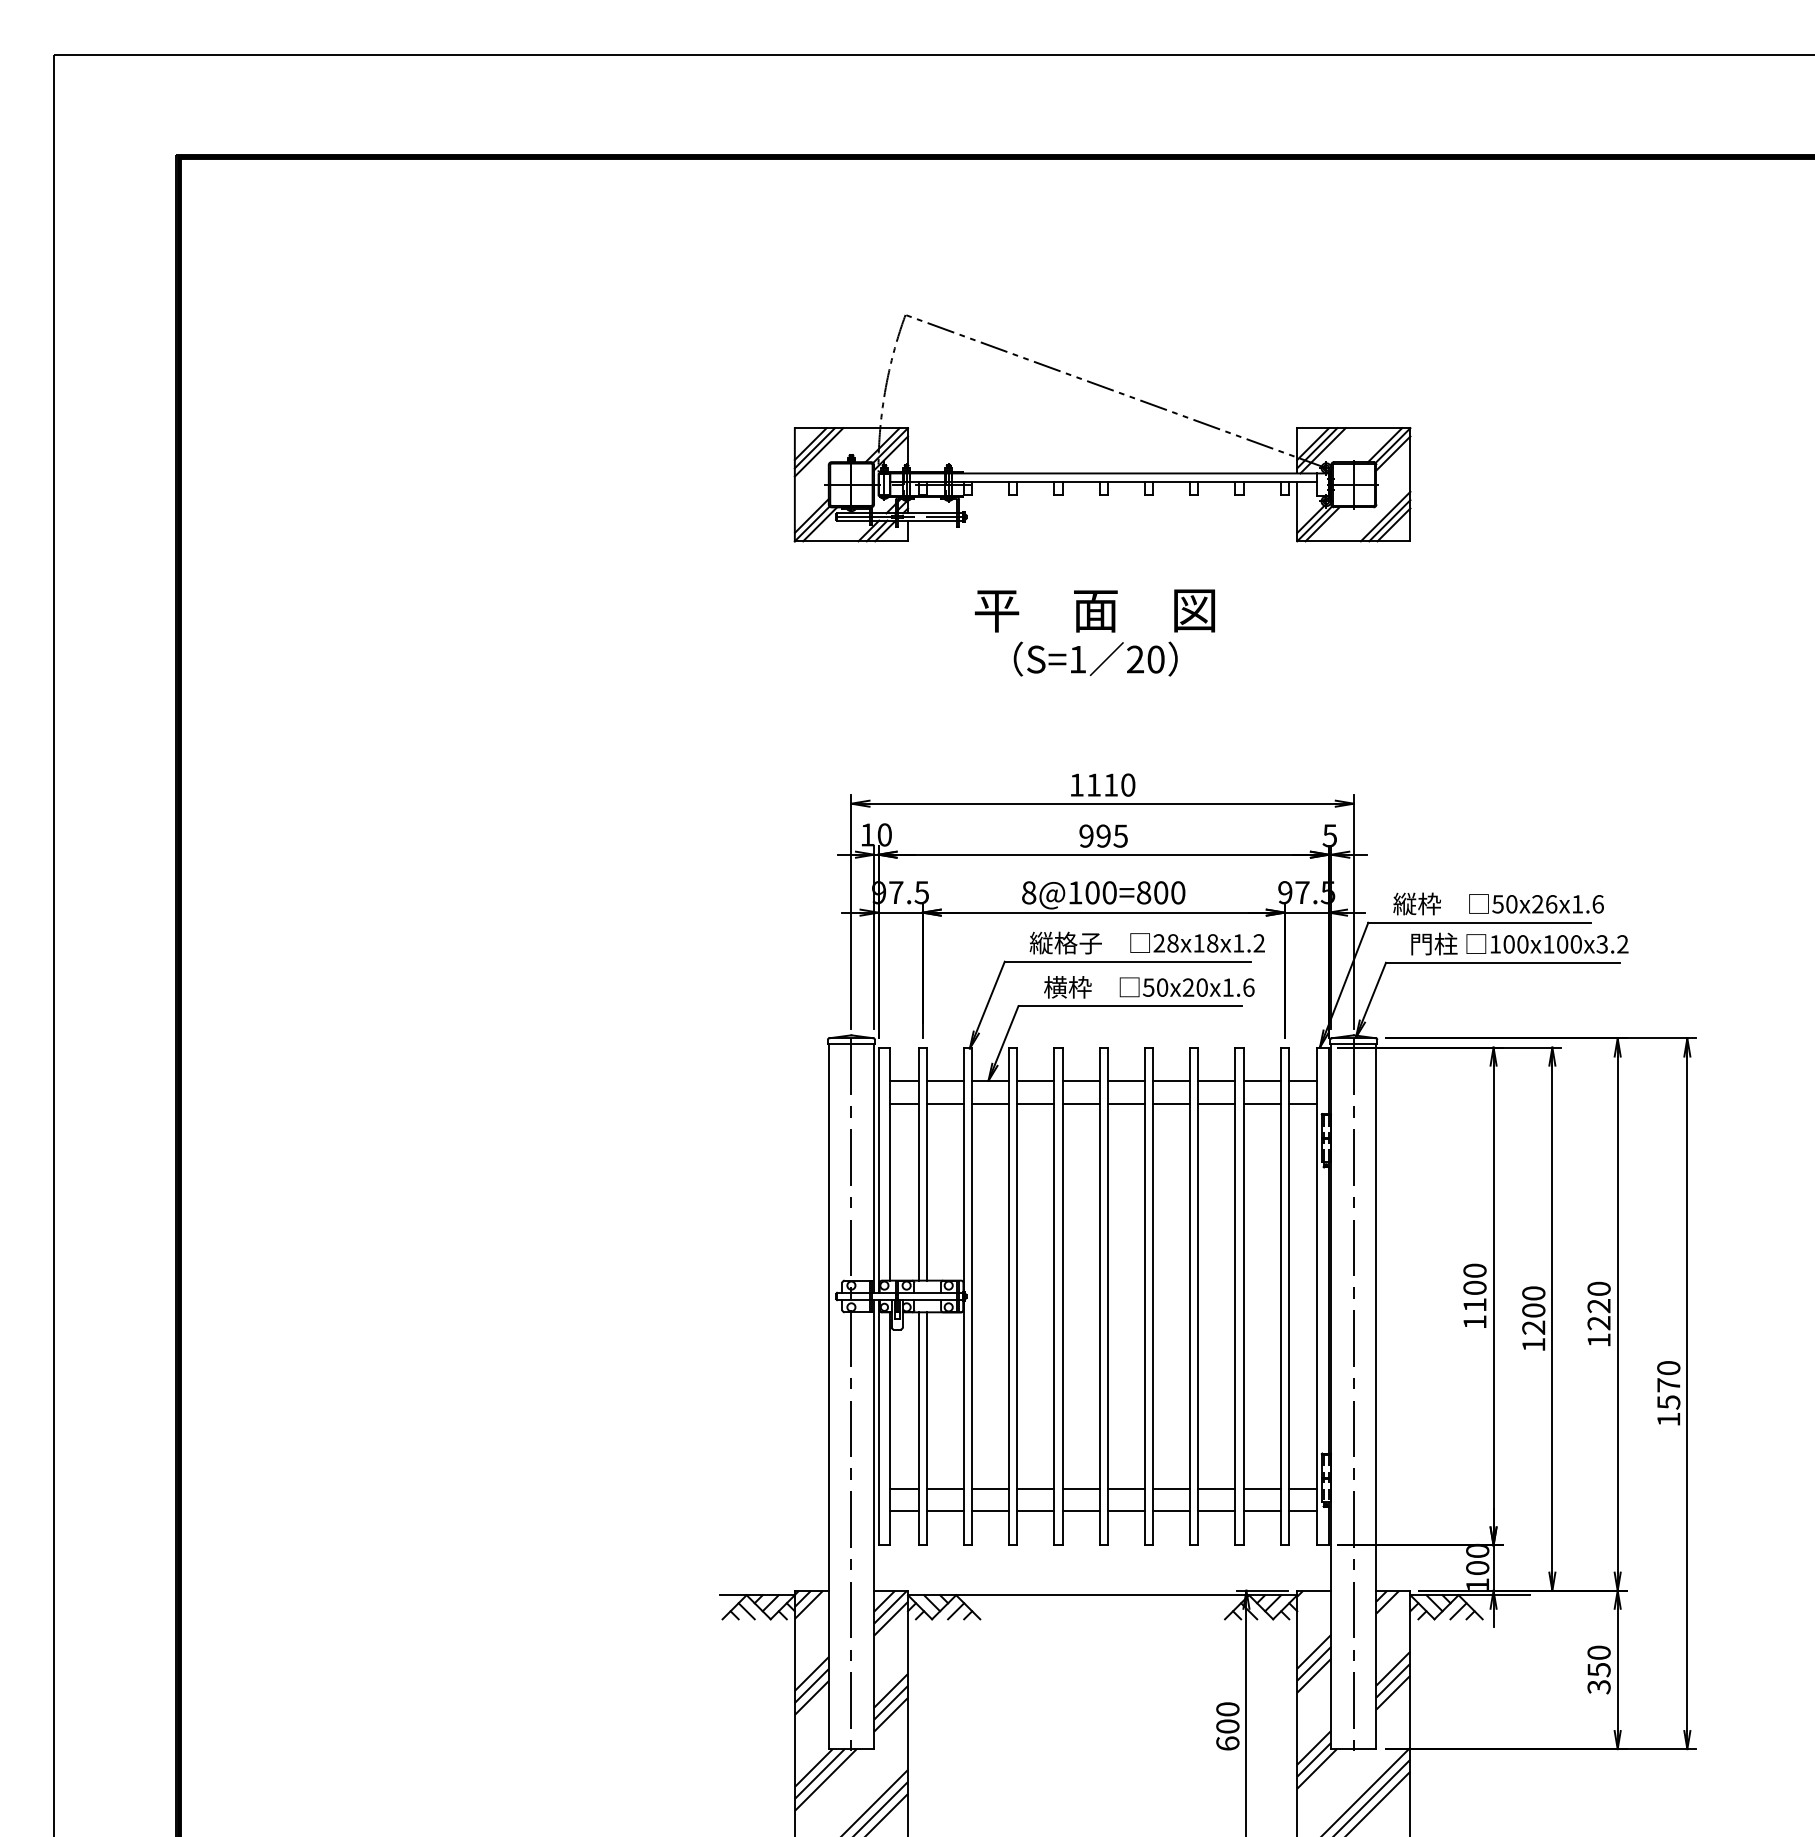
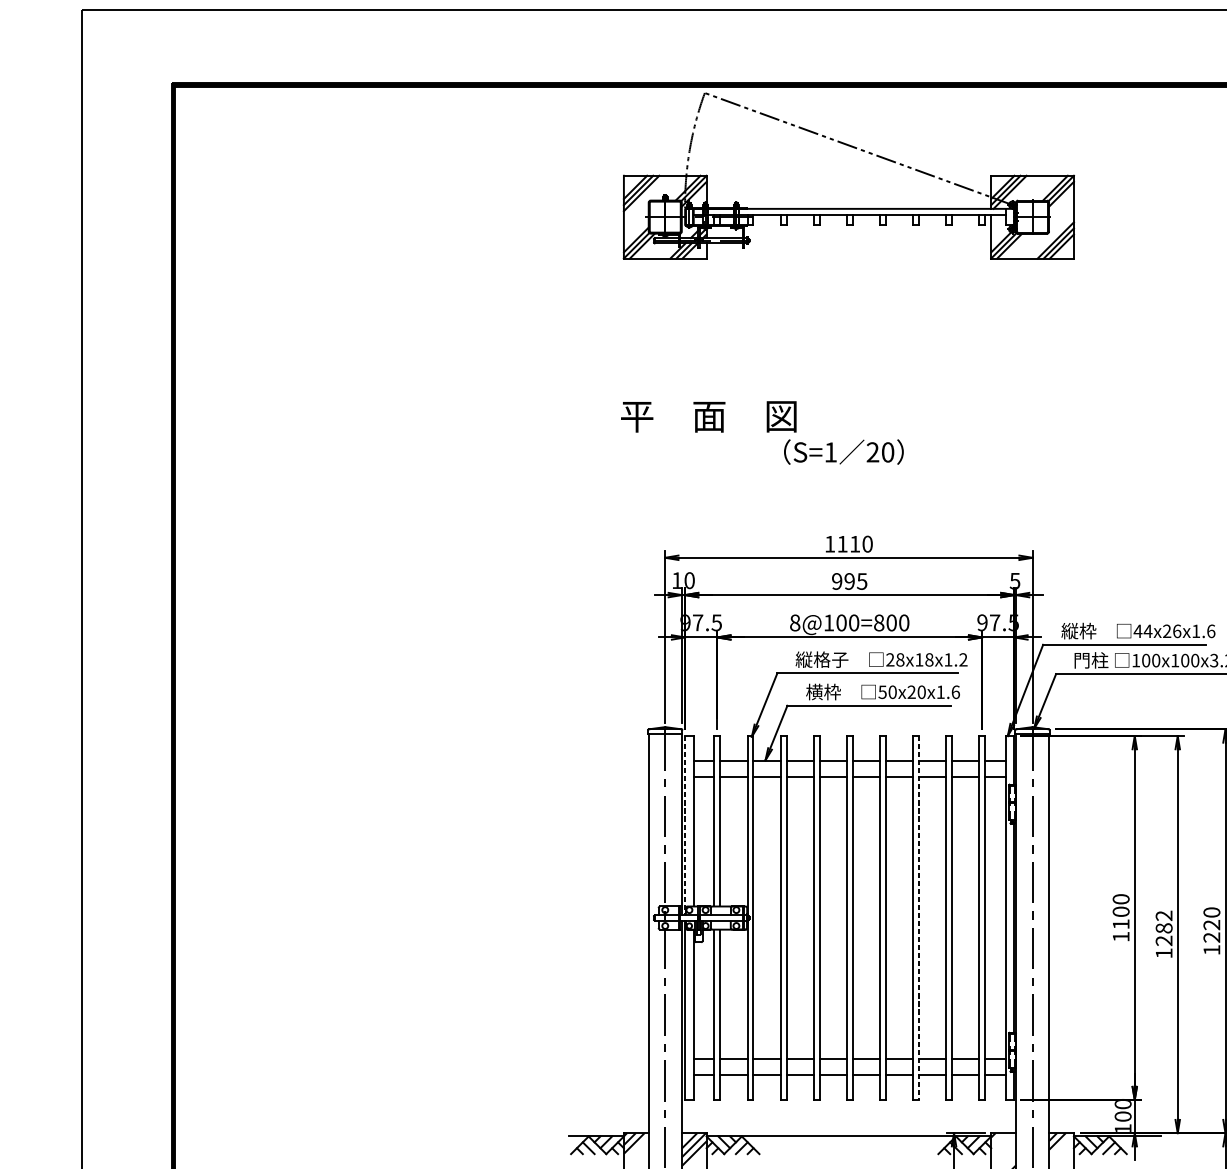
part: (1112, 391) -> (856, 148), moved
text: (1094, 610) -> (708, 416), moved
text: (1504, 904) -> (1142, 631), 50x26x1.6 -> 44x26x1.6
line: (878, 1170) -> (685, 825), solid -> dashed
line: (1198, 1296) -> (919, 918), solid -> dashed
text: (1533, 1301) -> (1163, 921), 1200 -> 1282

